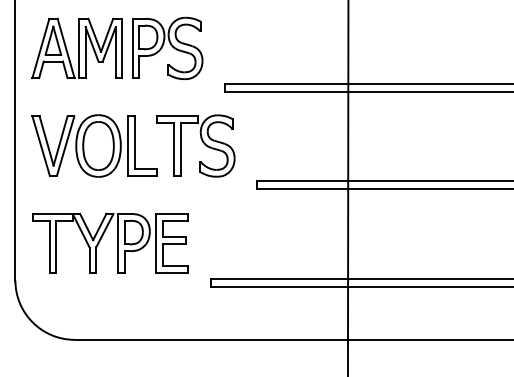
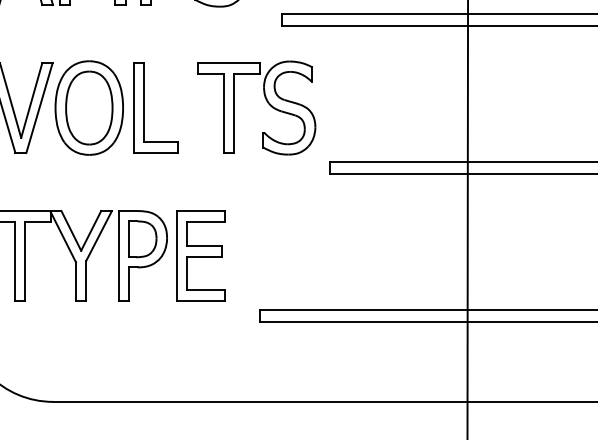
part: (202, 142) -> (266, 102), moved

